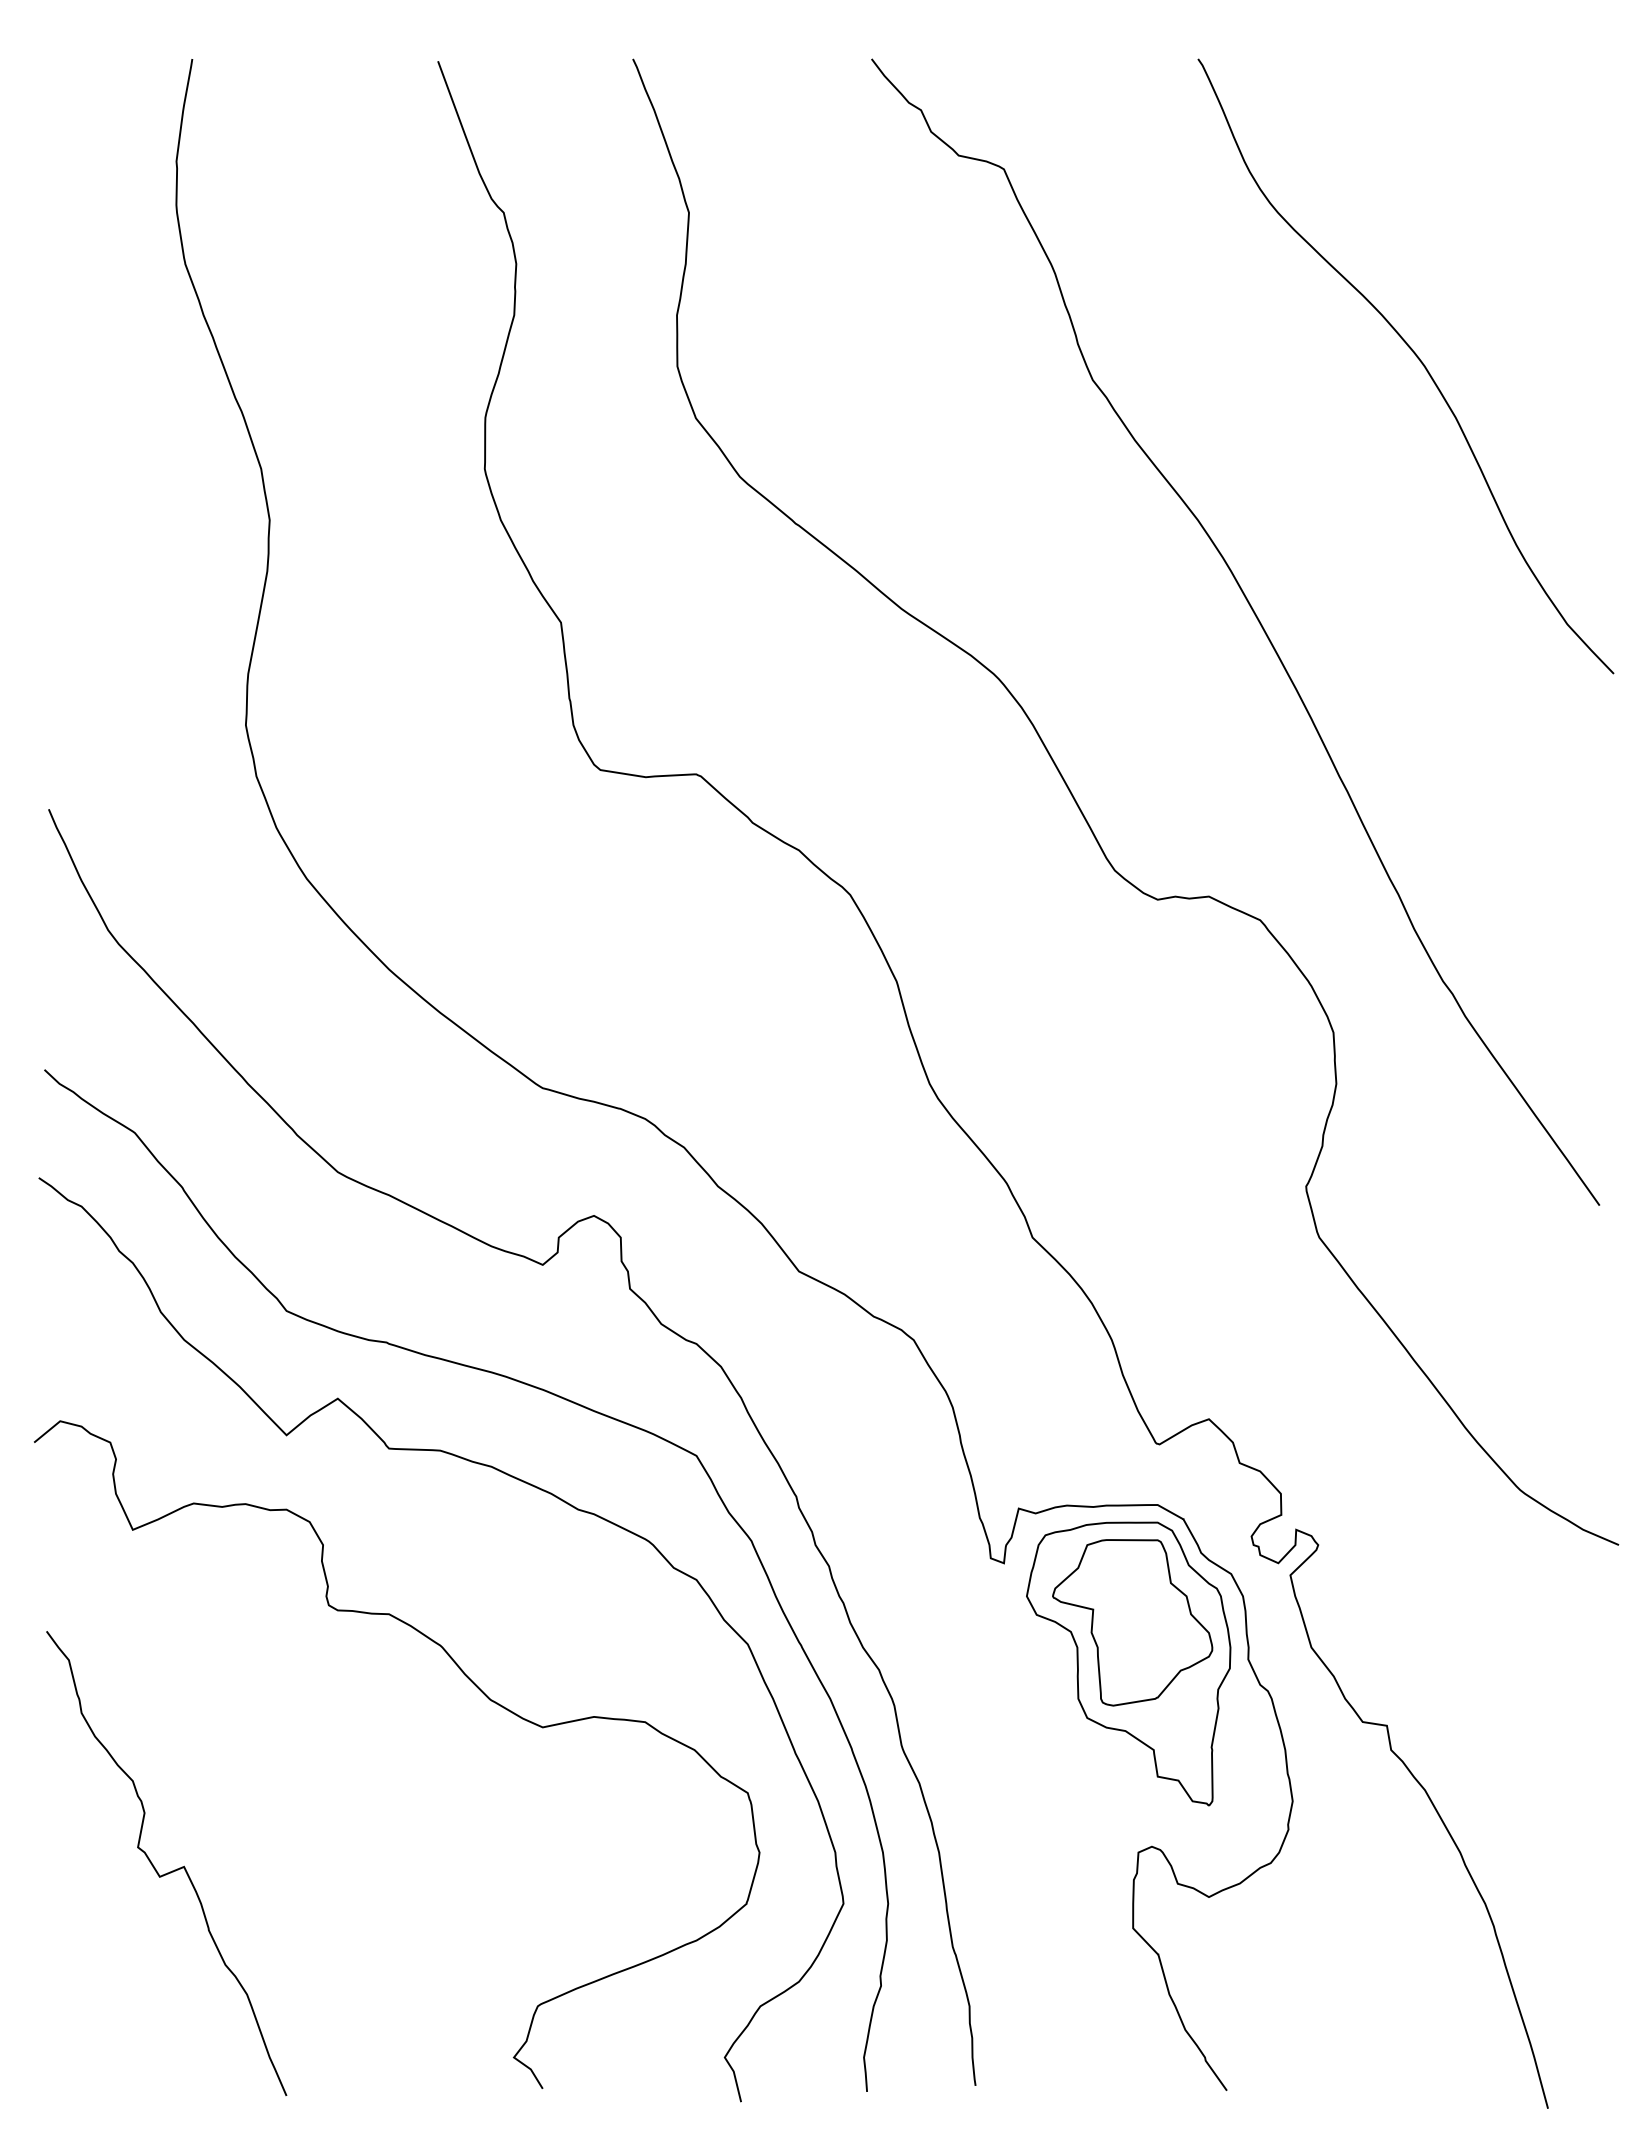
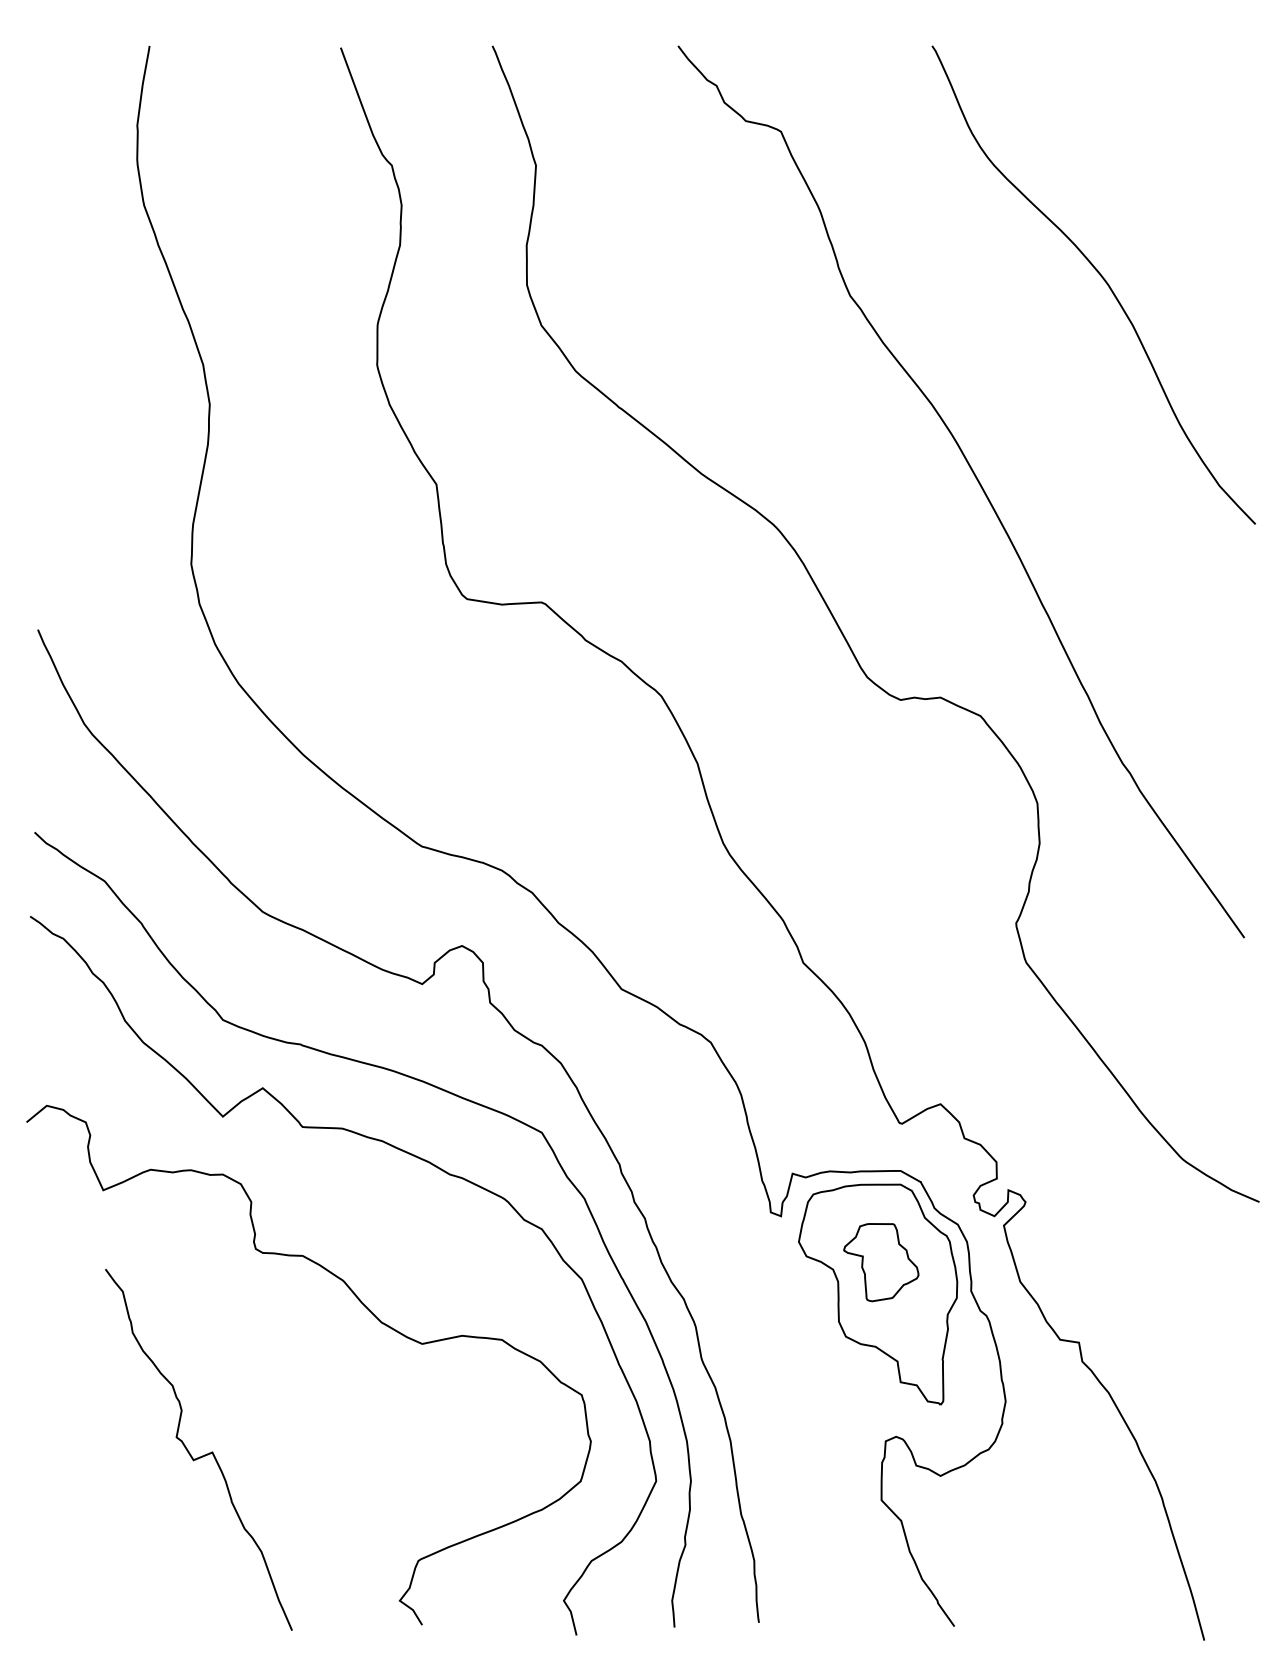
part: (1132, 1622) -> (881, 1262), size x0.6
curve: (169, 1871) -> (201, 1456), moved

